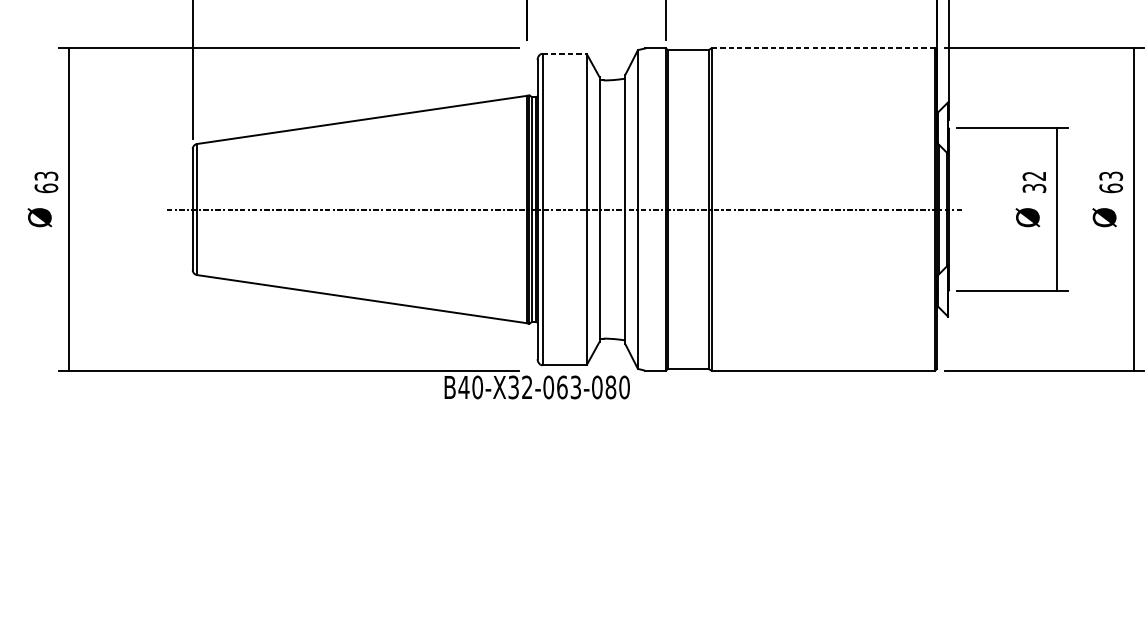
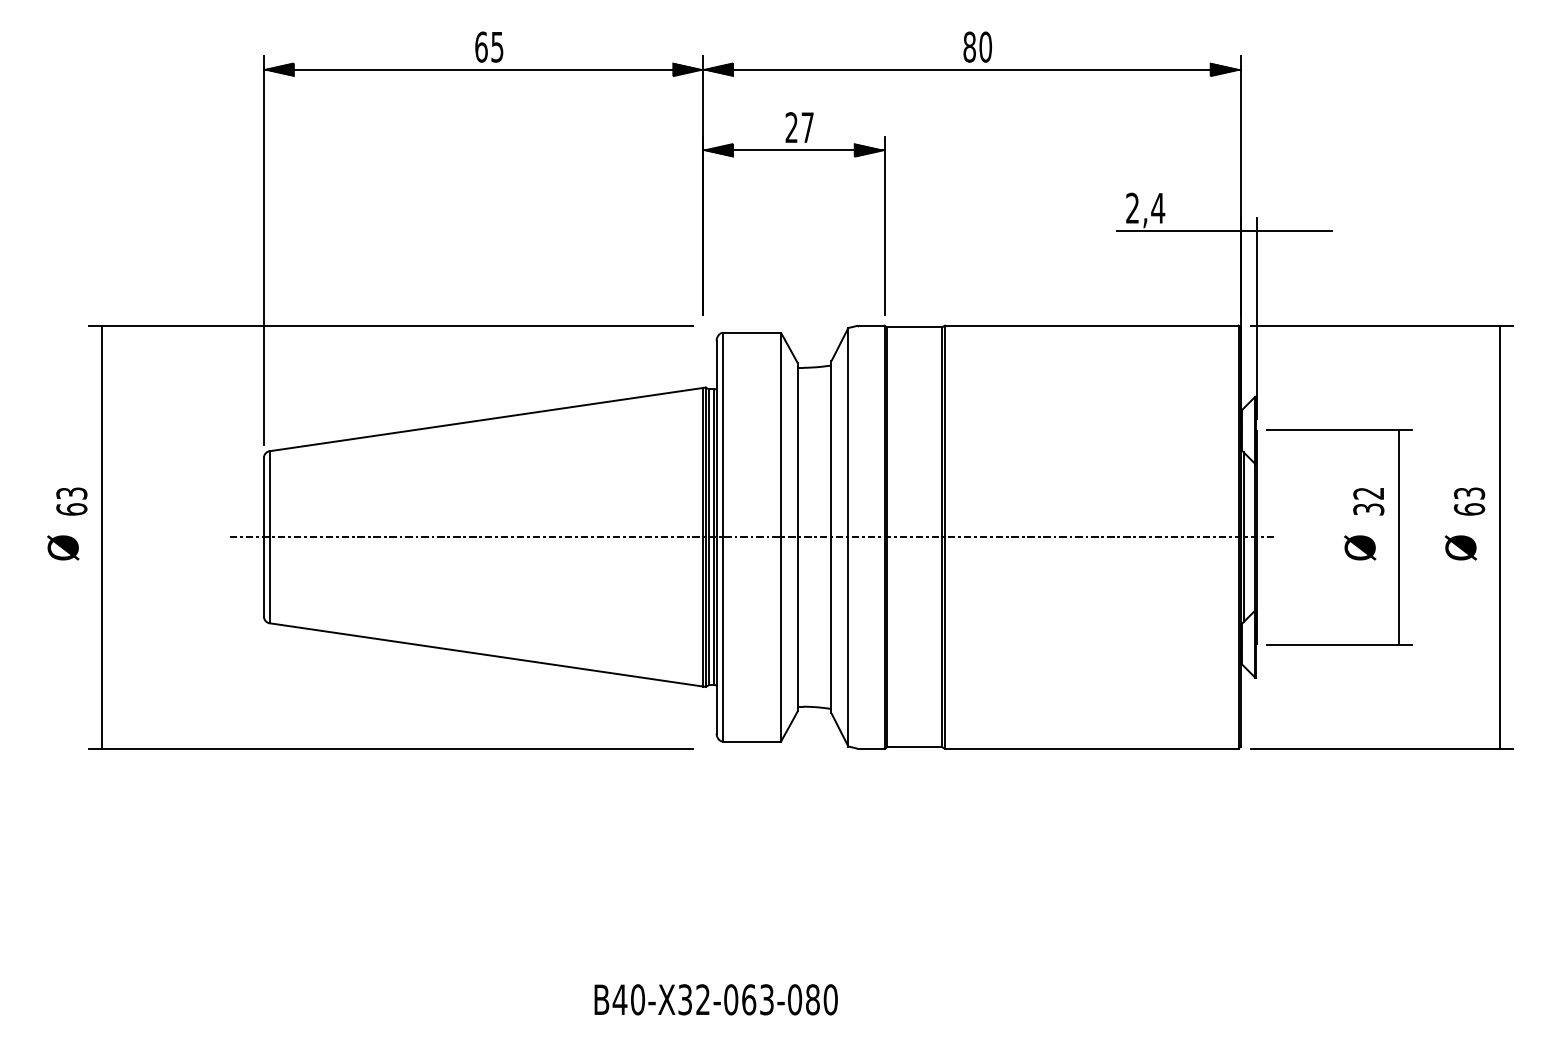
line: (823, 48) -> (1091, 325), dashed -> solid
line: (564, 53) -> (752, 332), dashed -> solid
text: (536, 387) -> (715, 999), moved

